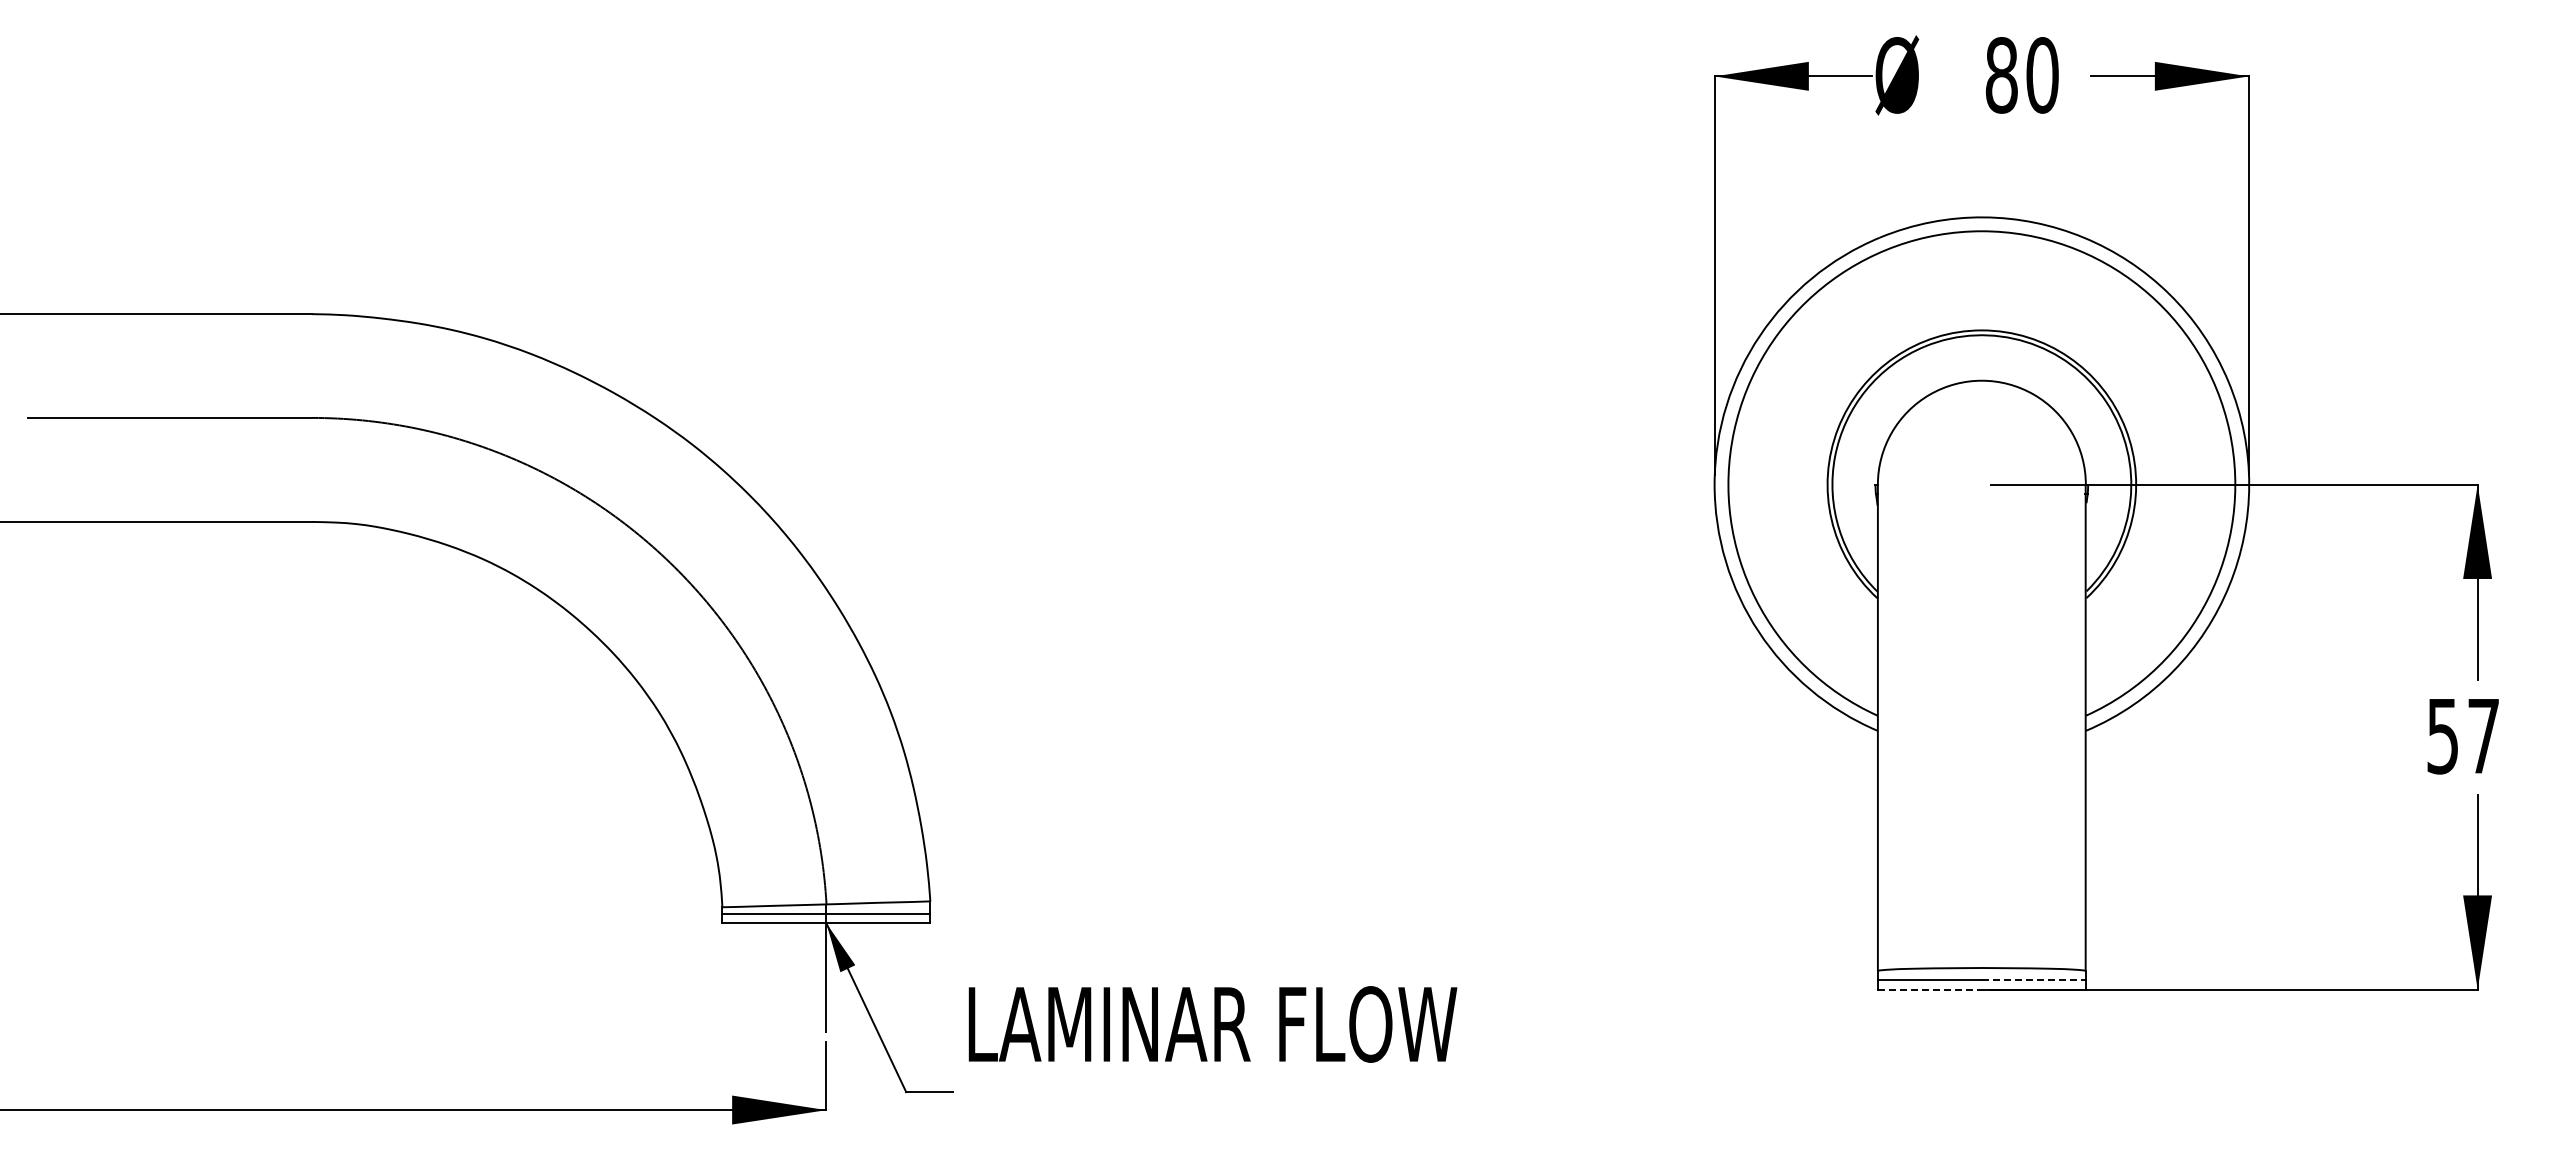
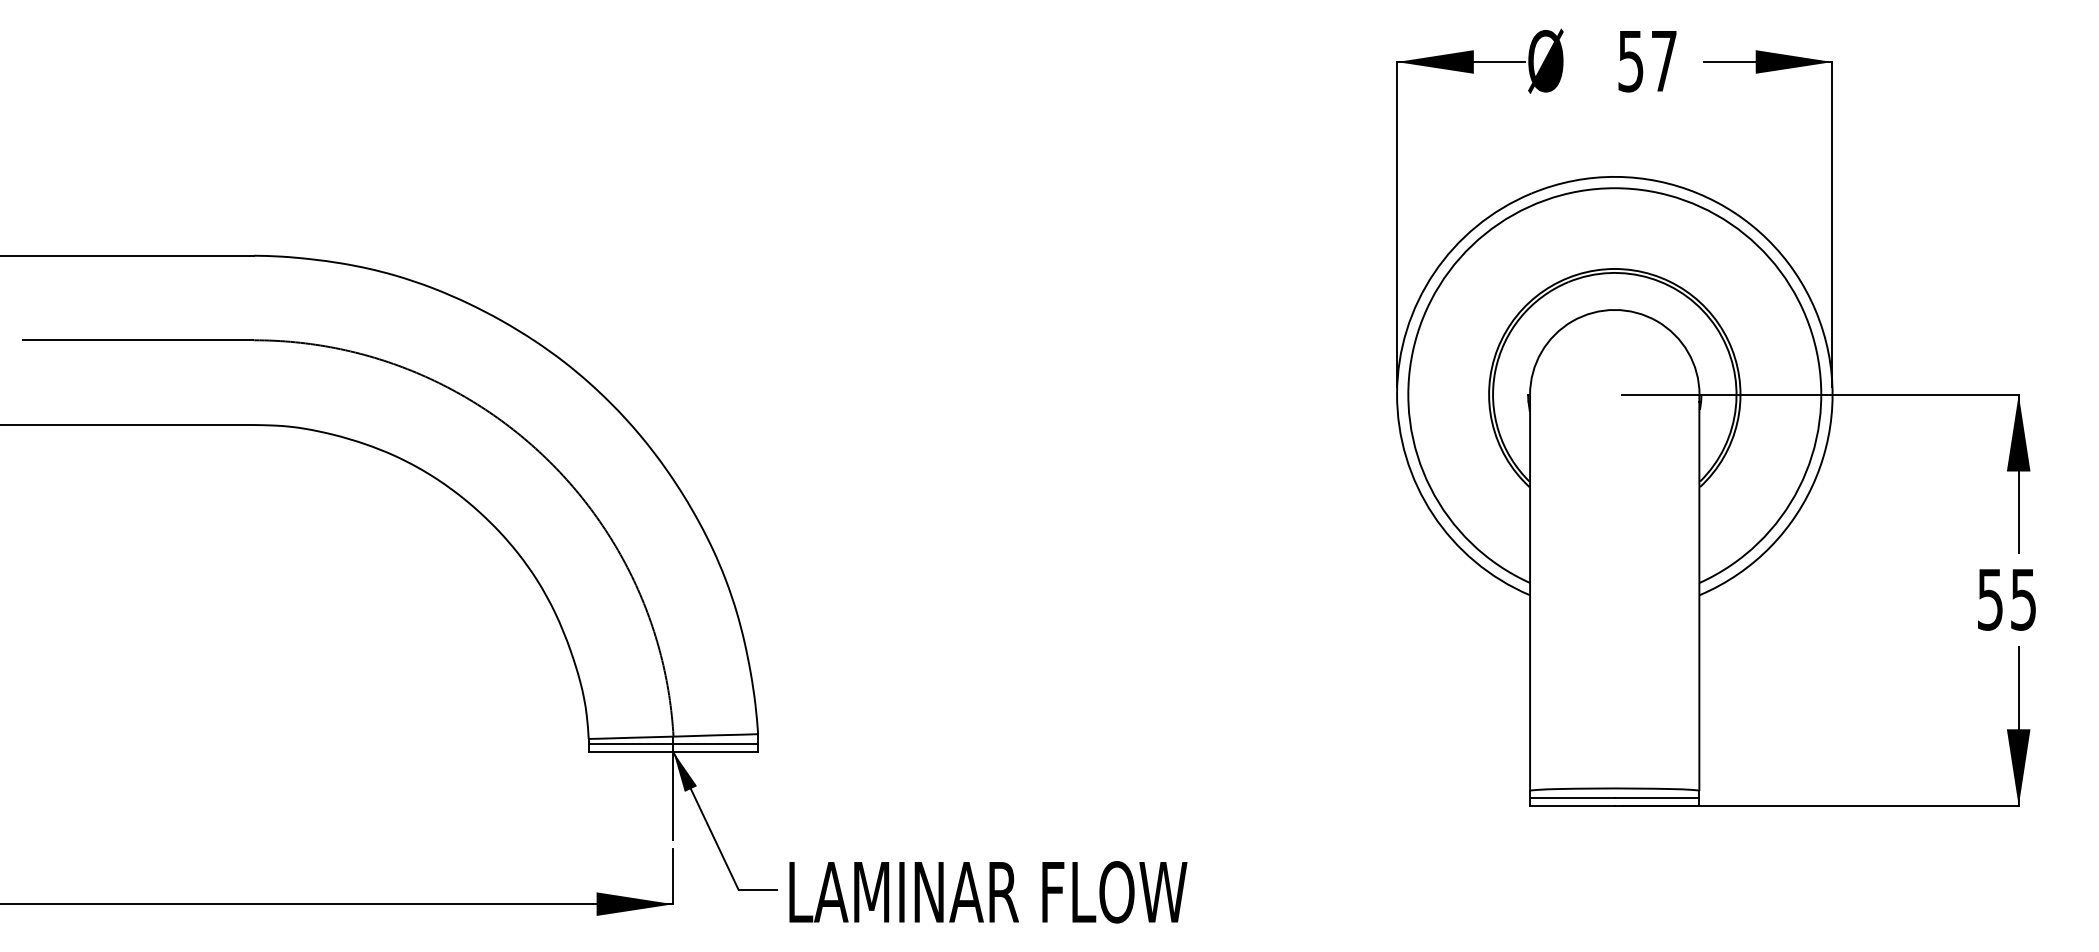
text: (2021, 75) -> (1647, 61), 80 -> 57
text: (2483, 736) -> (2023, 599), 57 -> 55
line: (2033, 980) -> (1656, 798), dashed -> solid
line: (1929, 989) -> (1572, 805), dashed -> solid
text: (1212, 1024) -> (987, 892), moved

